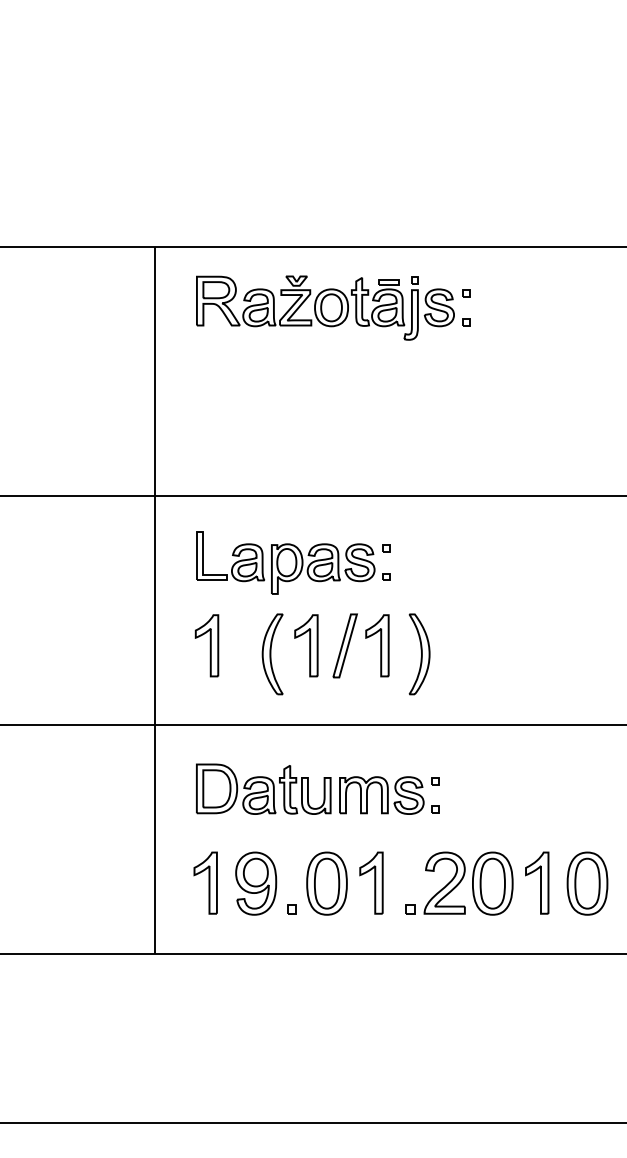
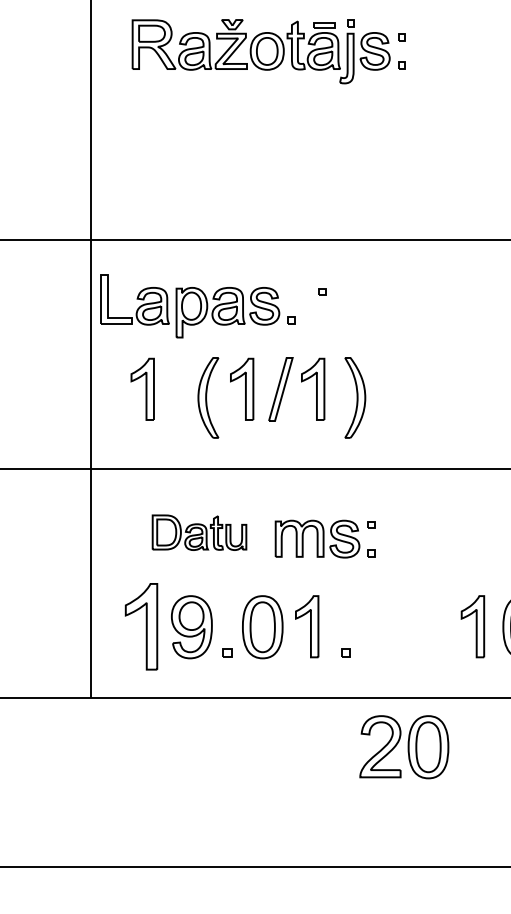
part: (293, 562) -> (198, 306), moved
part: (263, 788) -> (199, 532), size x0.7
part: (205, 882) -> (141, 626), size x1.4
part: (468, 883) -> (404, 747), moved

